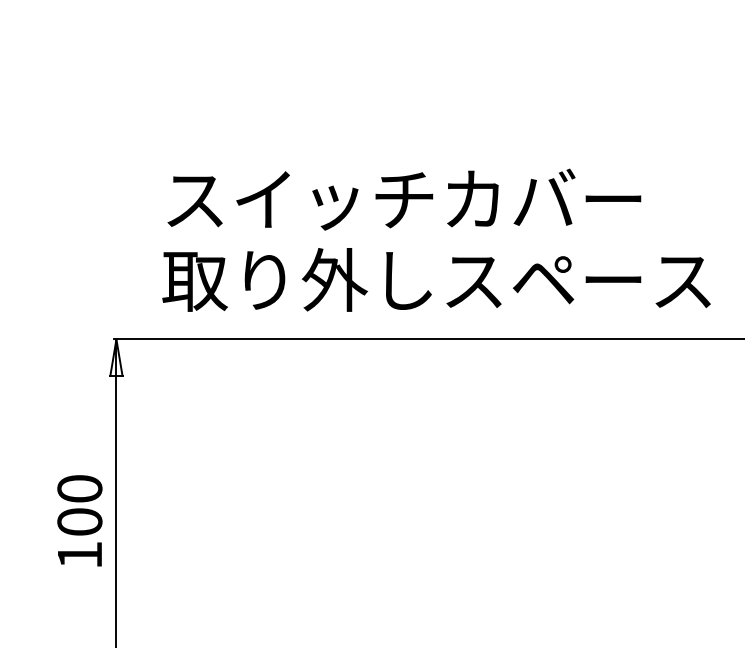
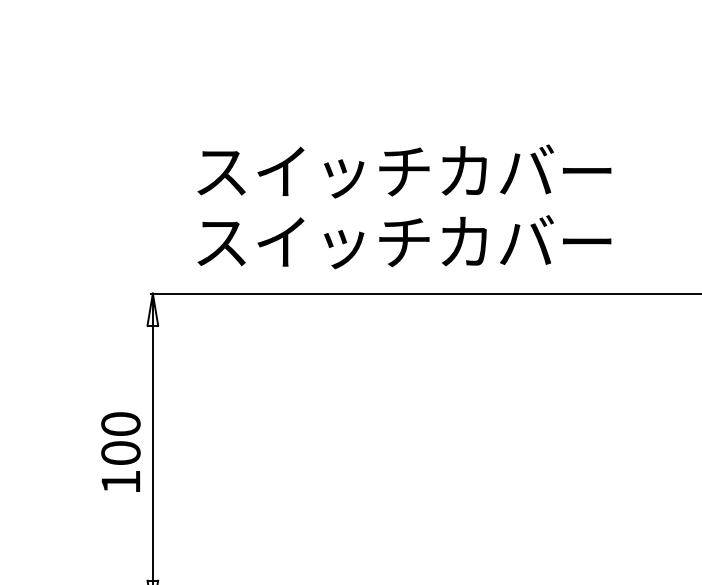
text: (436, 279) -> (432, 241), 取り外しスペース -> スイッチカバー

